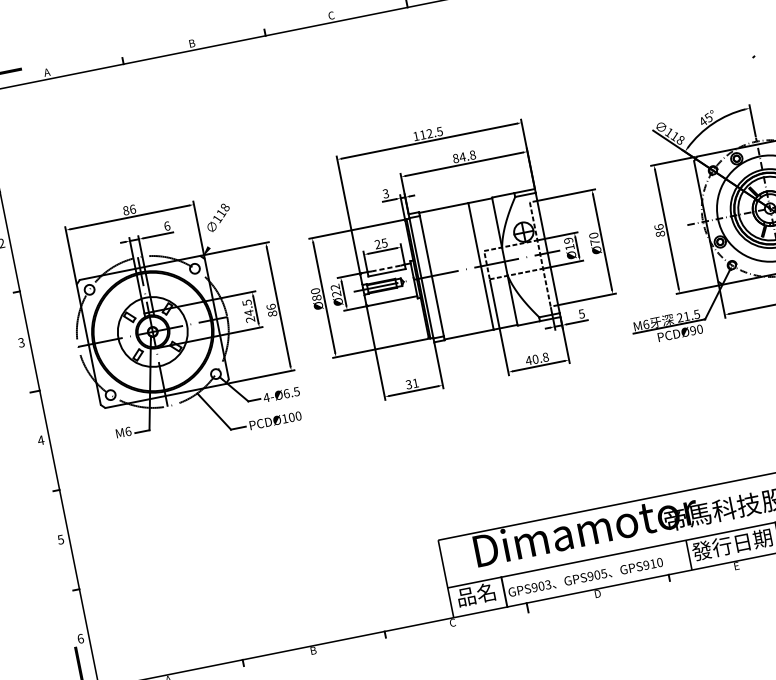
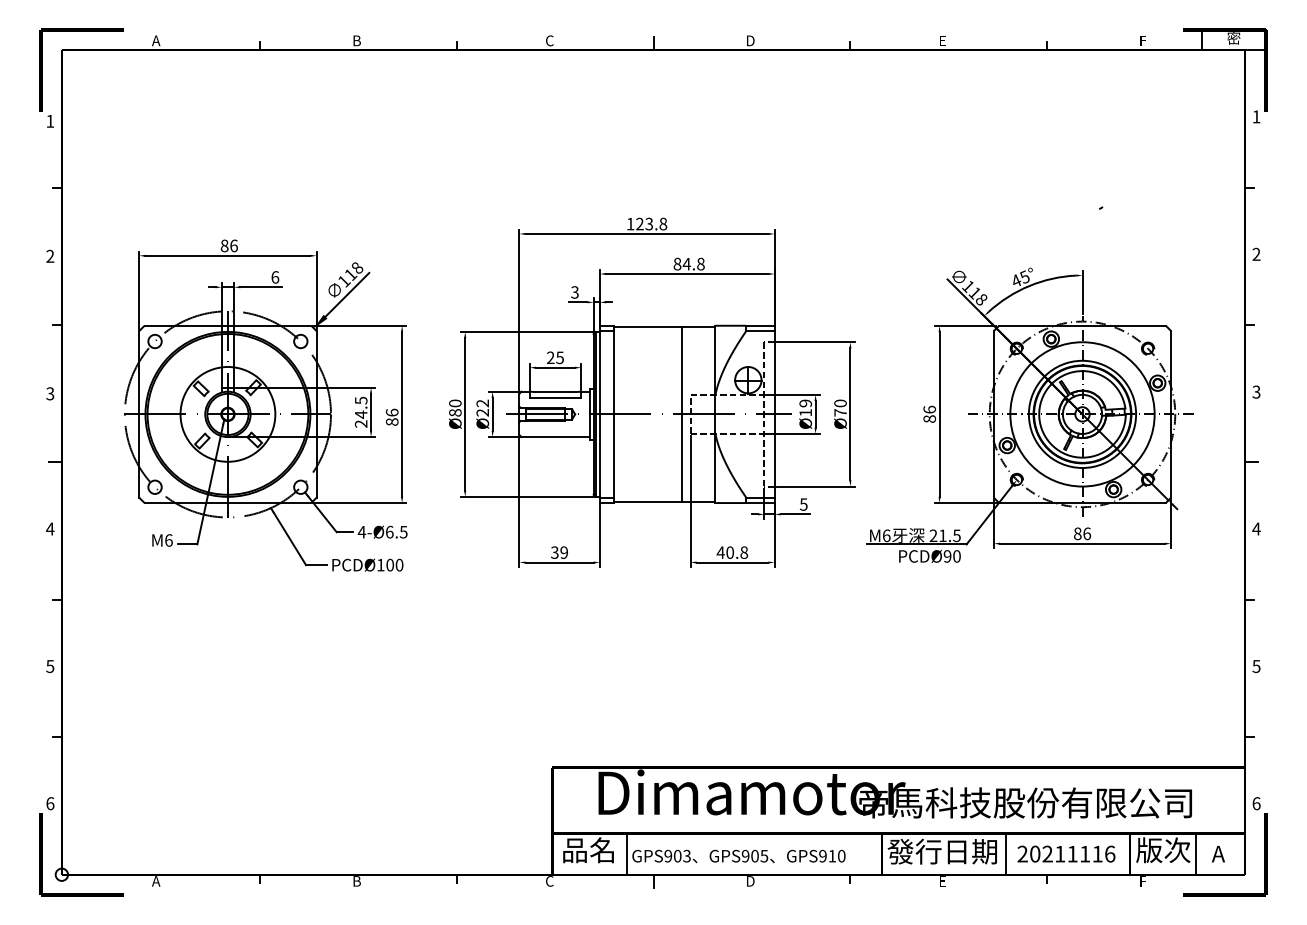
text: (431, 132) -> (651, 223), 112.5 -> 123.8
line: (221, 228) -> (347, 294), added
line: (386, 268) -> (555, 392), dashed -> solid
text: (415, 383) -> (563, 552), 31 -> 39

